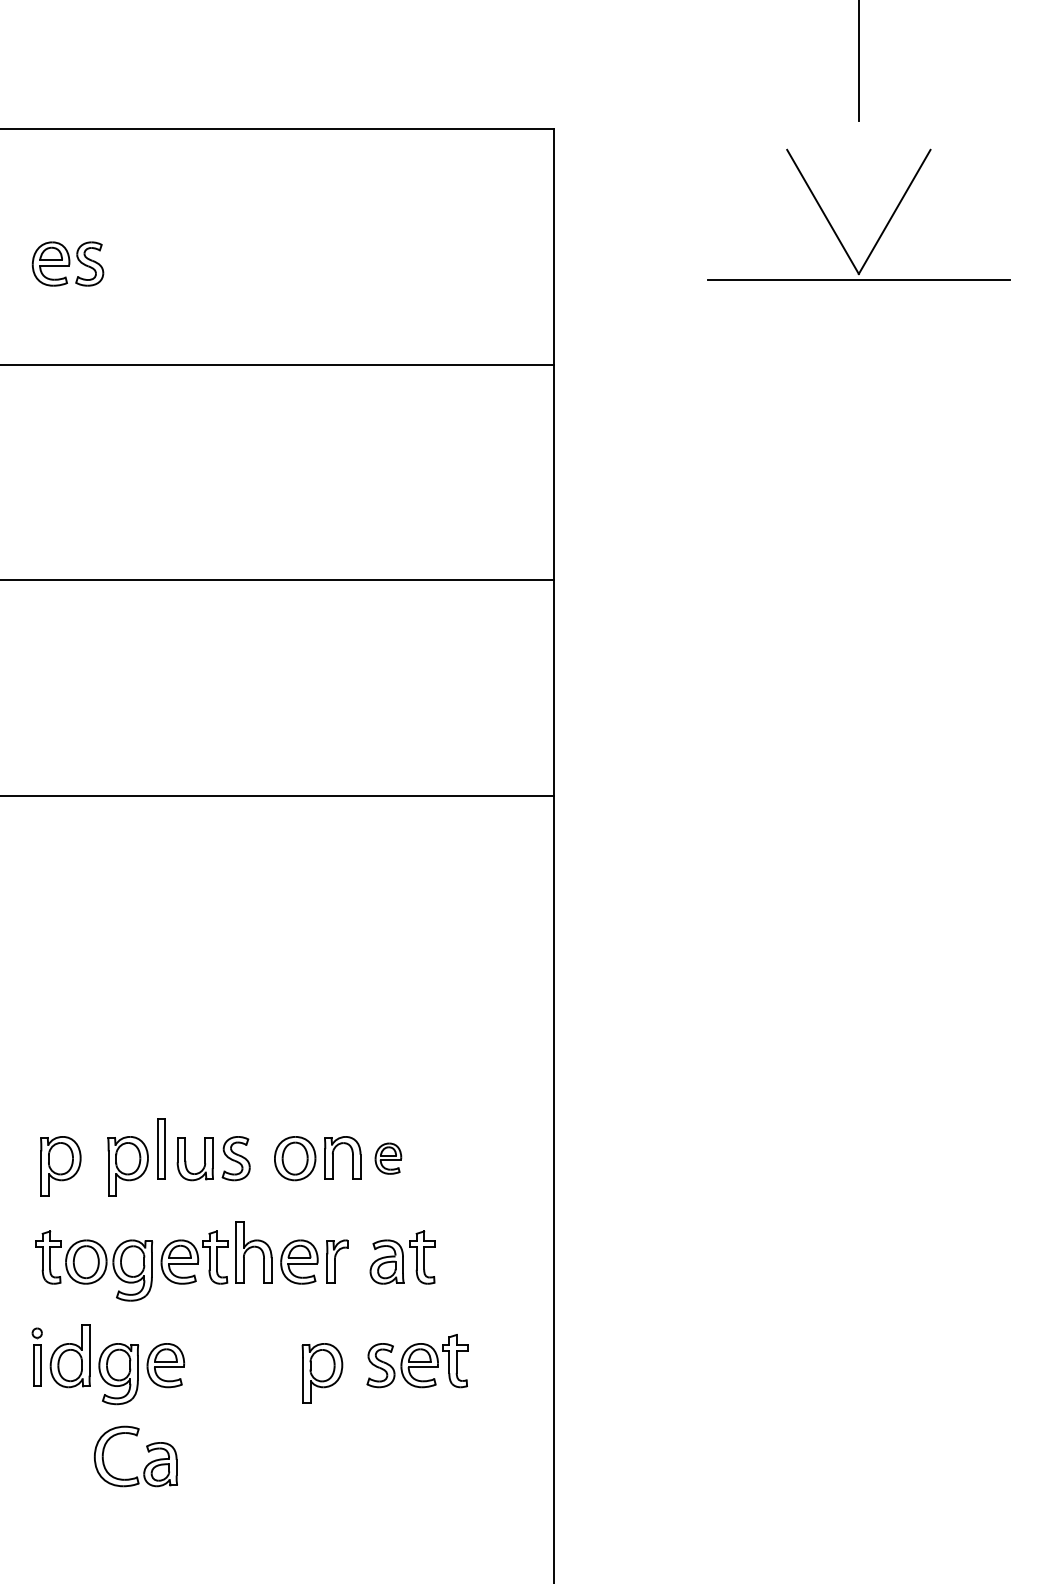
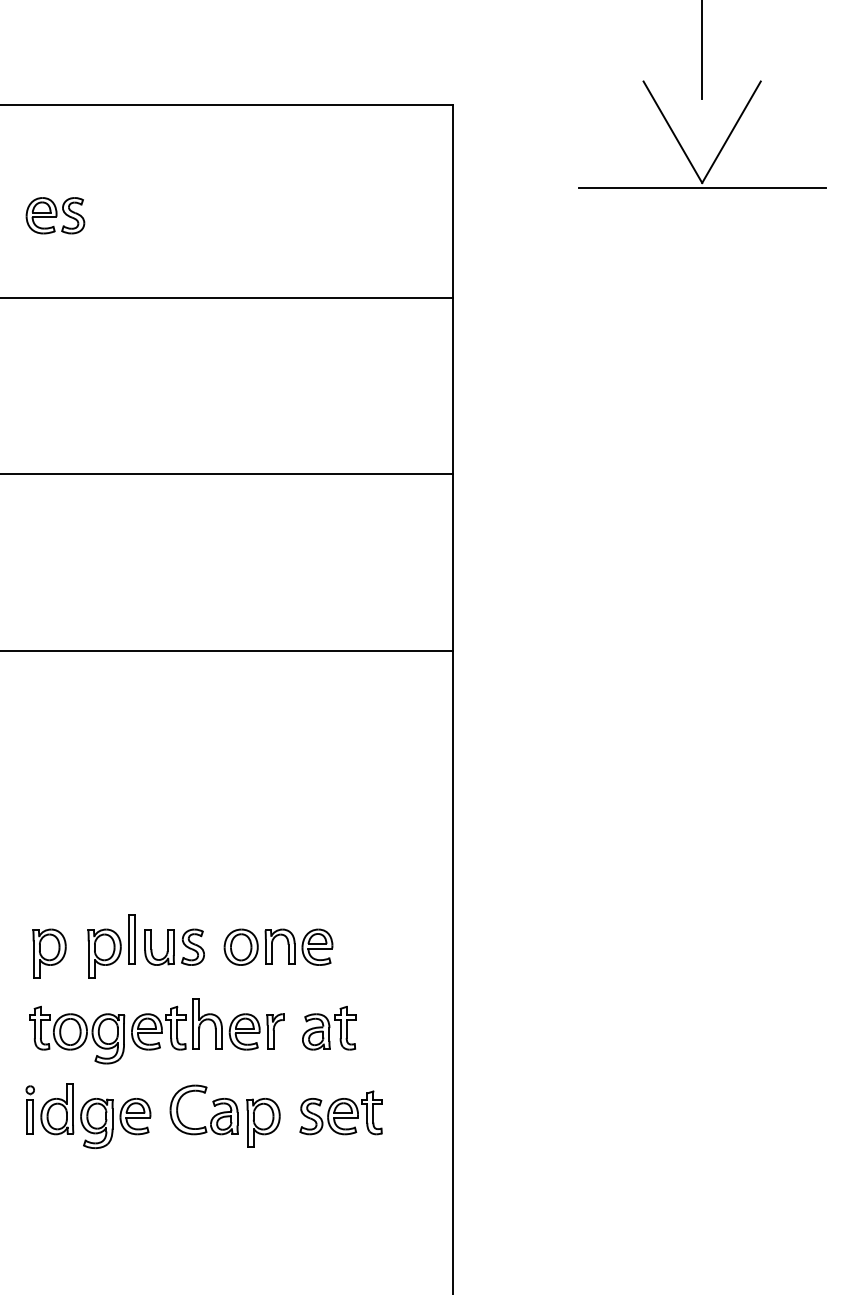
part: (833, 227) -> (681, 144), moved
part: (388, 1158) -> (317, 947), size x1.43
part: (147, 1451) -> (213, 1105), moved

